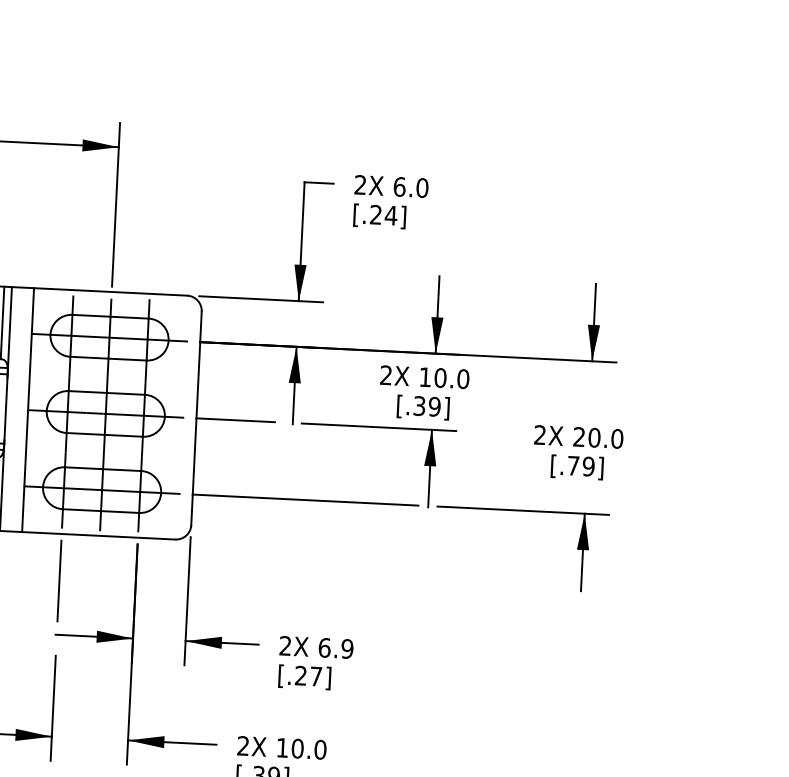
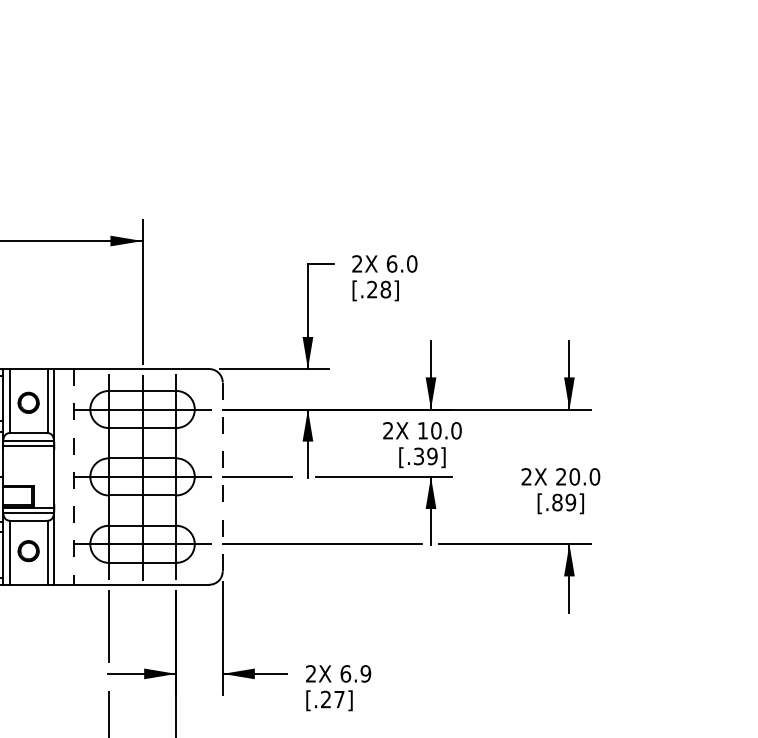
text: (390, 215) -> (385, 289), [.24] -> [.28]
line: (27, 409) -> (73, 476), solid -> dashed
line: (196, 419) -> (222, 477), solid -> dashed
text: (573, 465) -> (557, 502), [.79] -> [.89]

